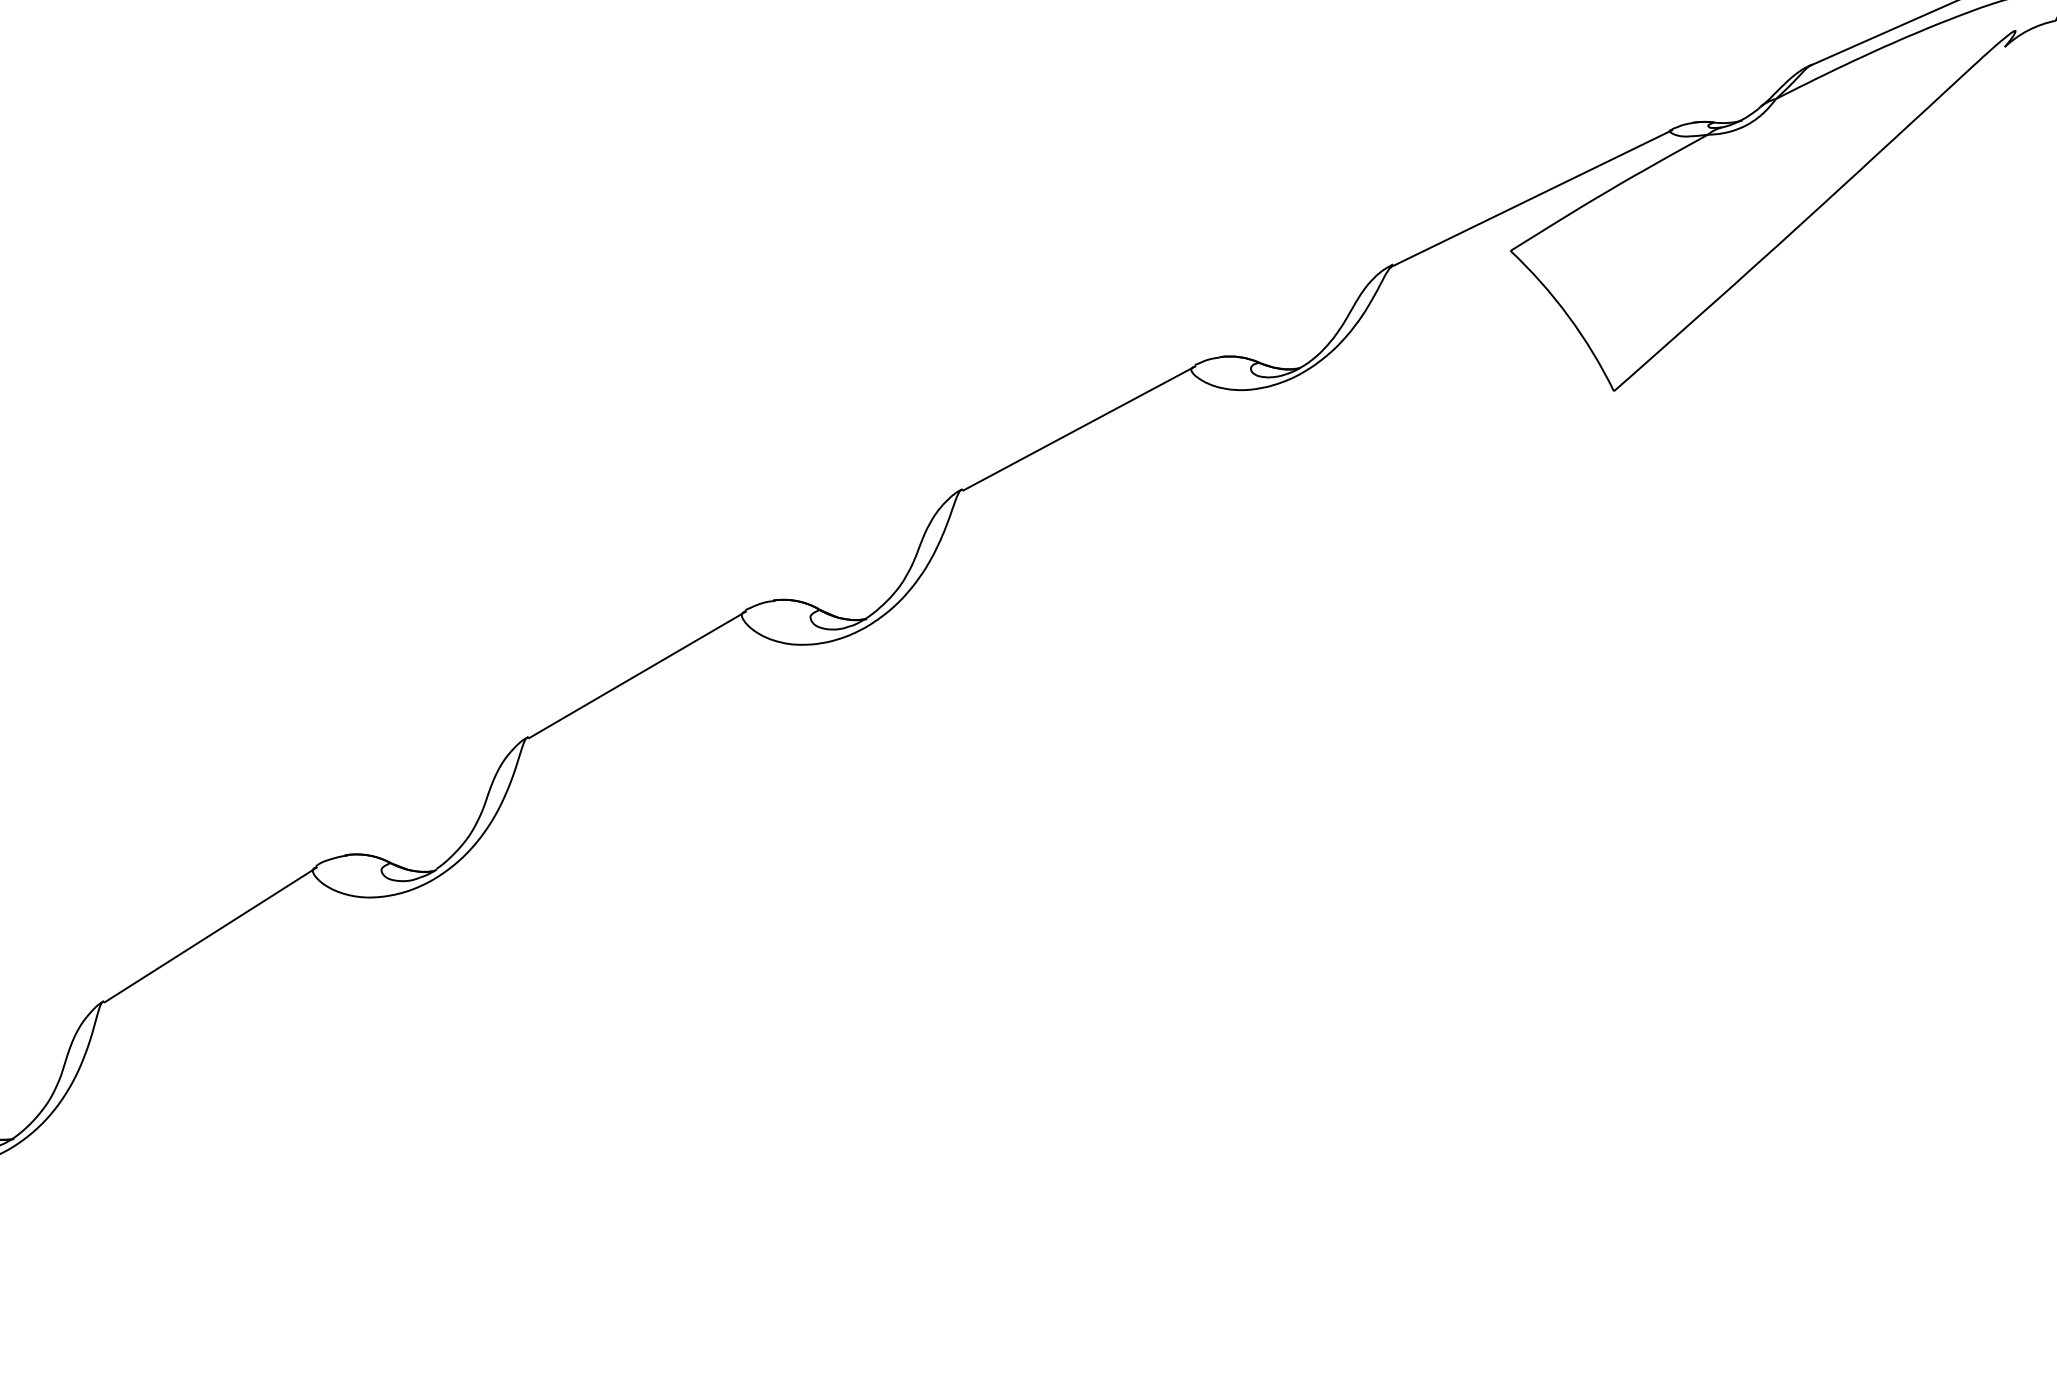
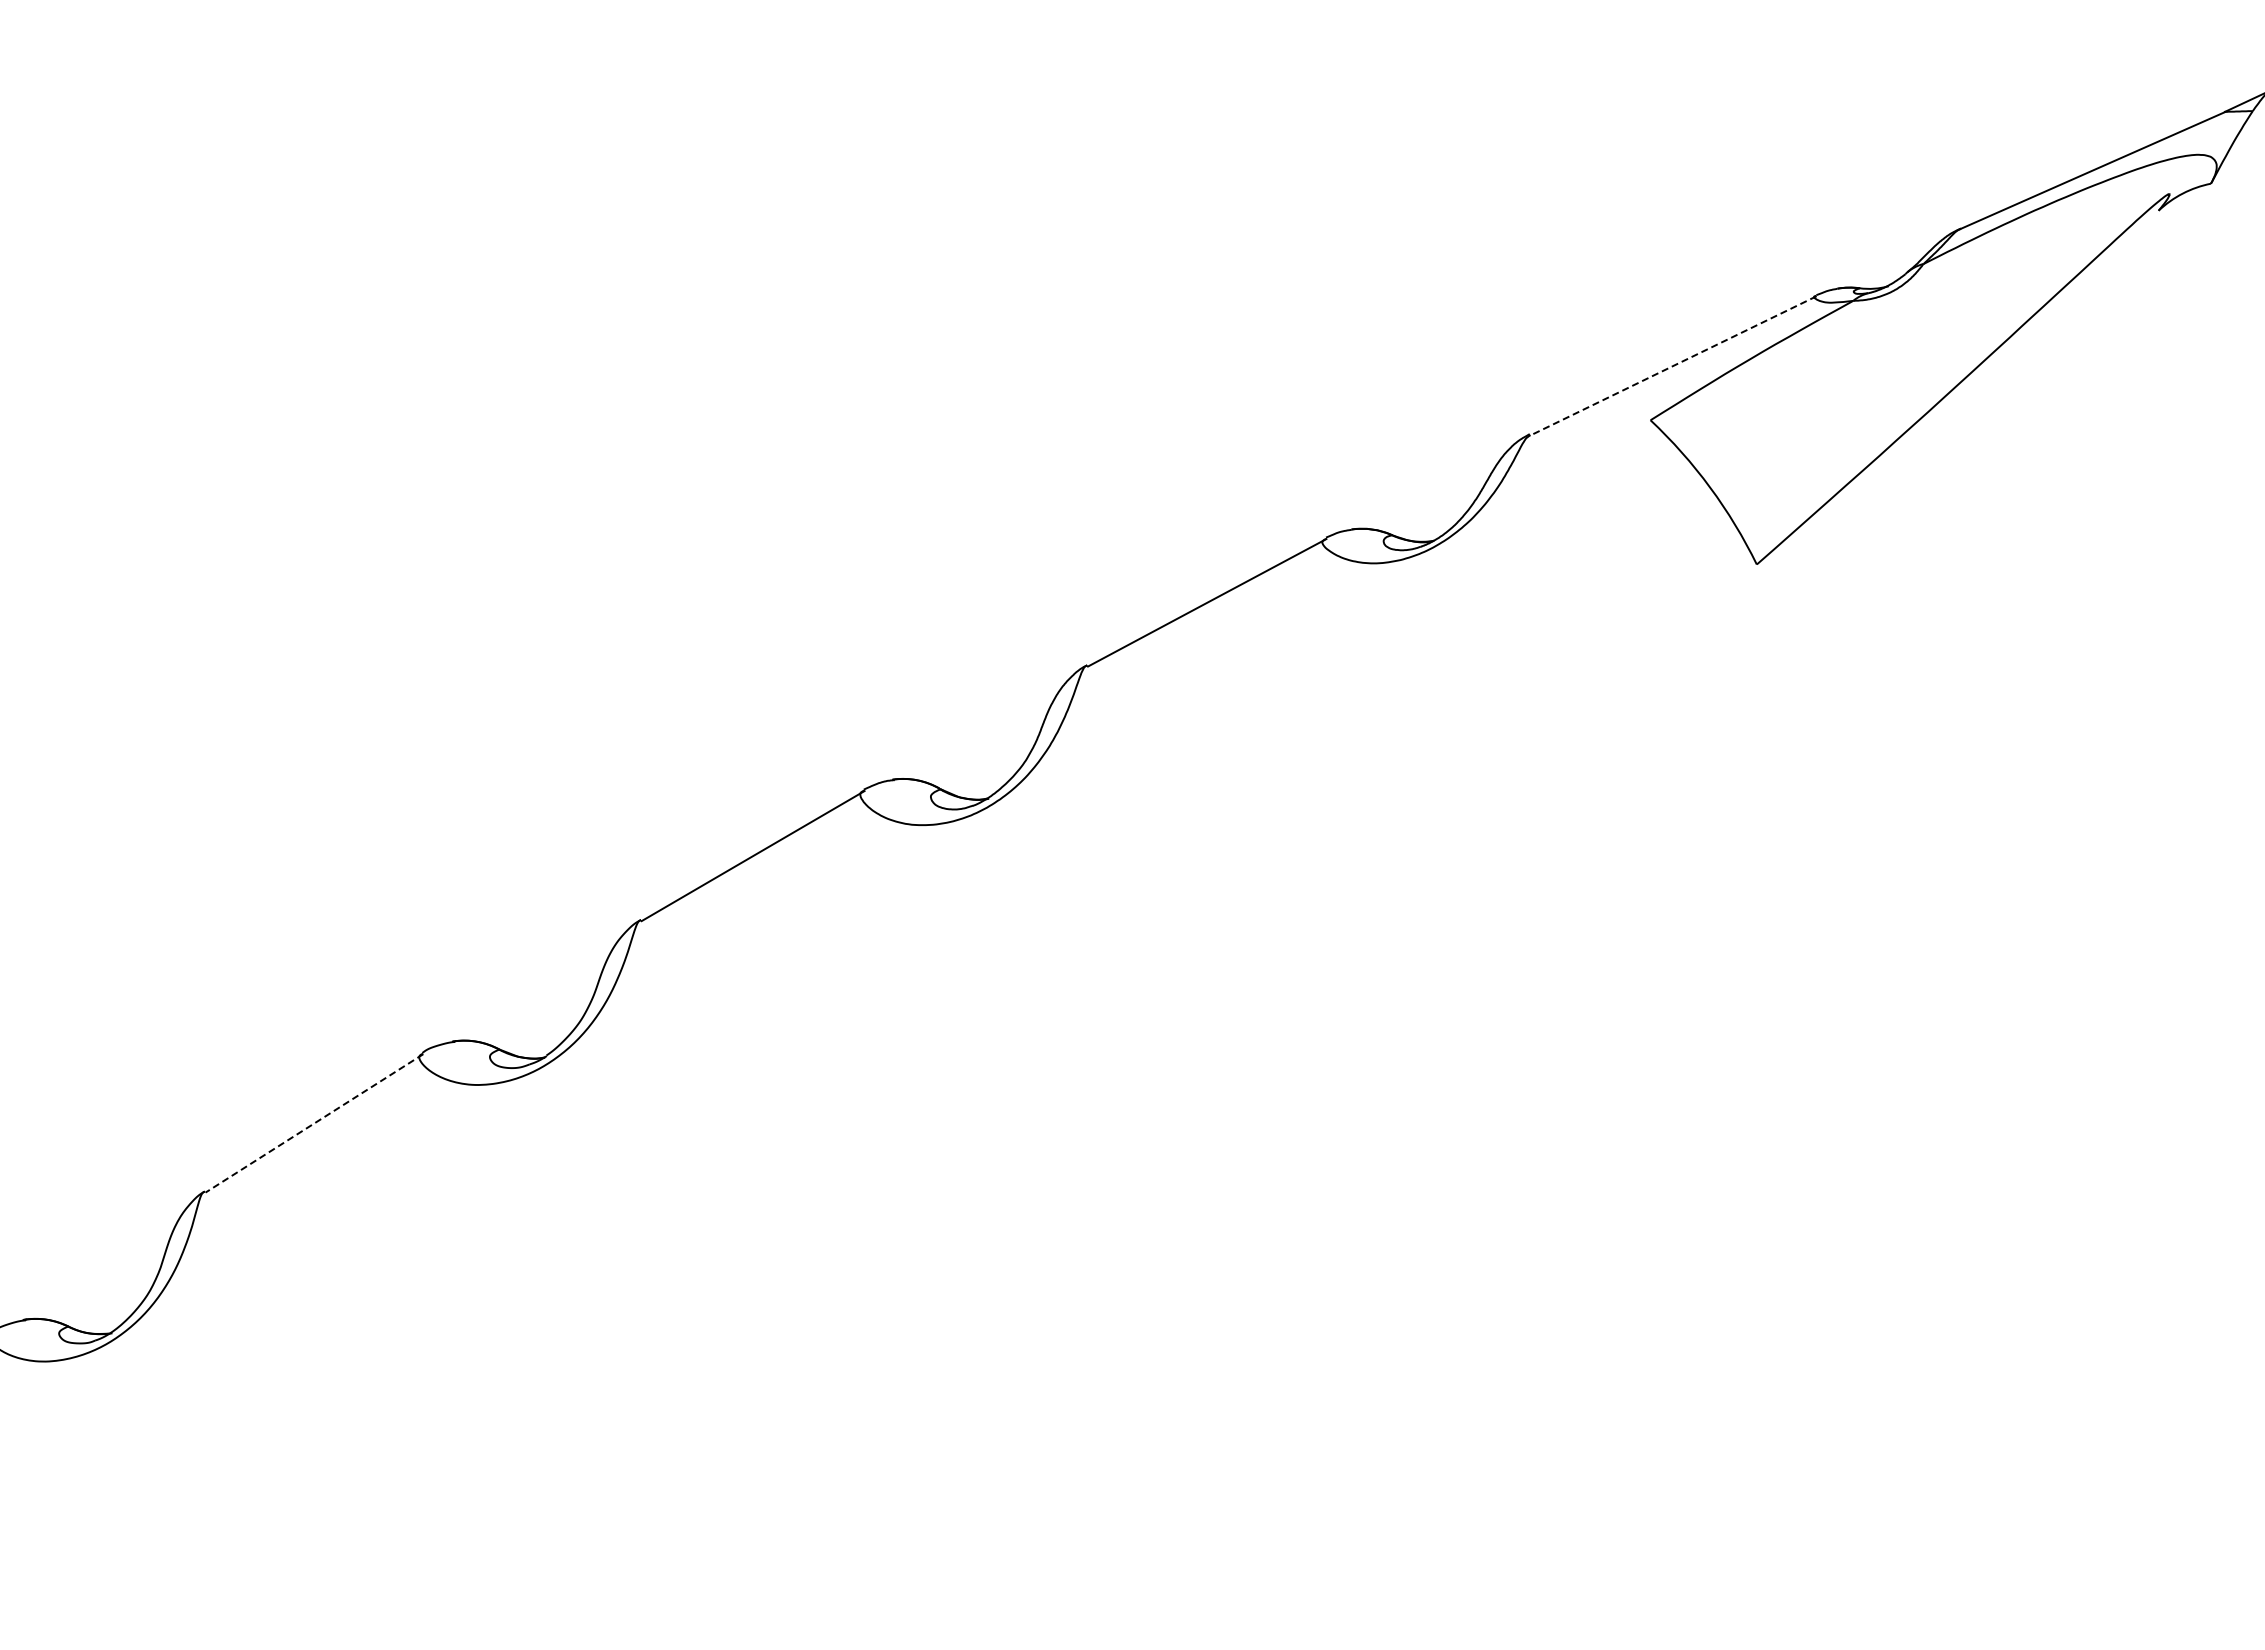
line: (1532, 197) -> (1673, 365), solid -> dashed
line: (210, 935) -> (314, 1123), solid -> dashed

